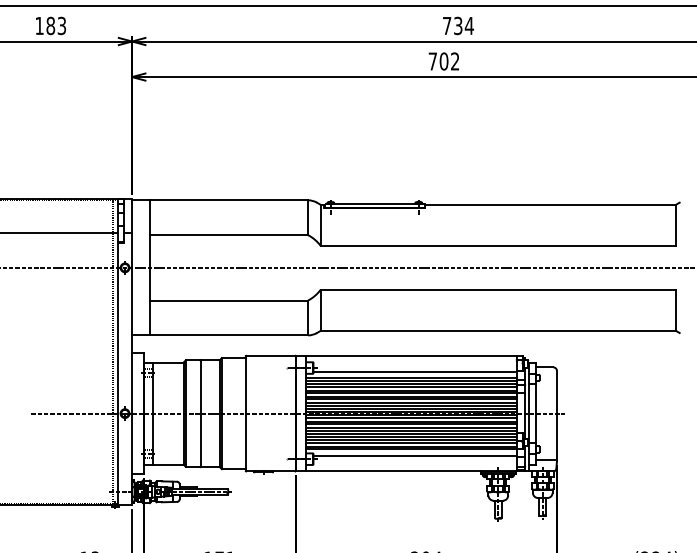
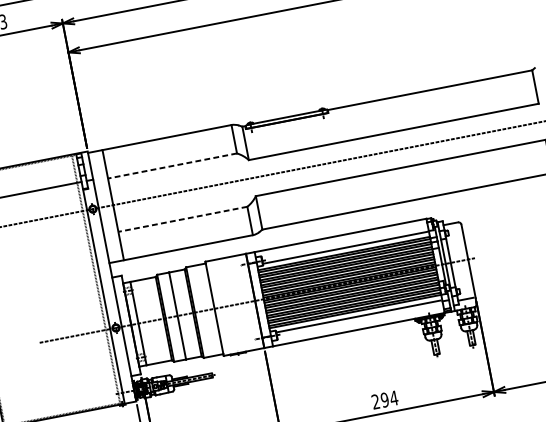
line: (228, 235) -> (172, 166), solid -> dashed
line: (228, 300) -> (182, 219), solid -> dashed

